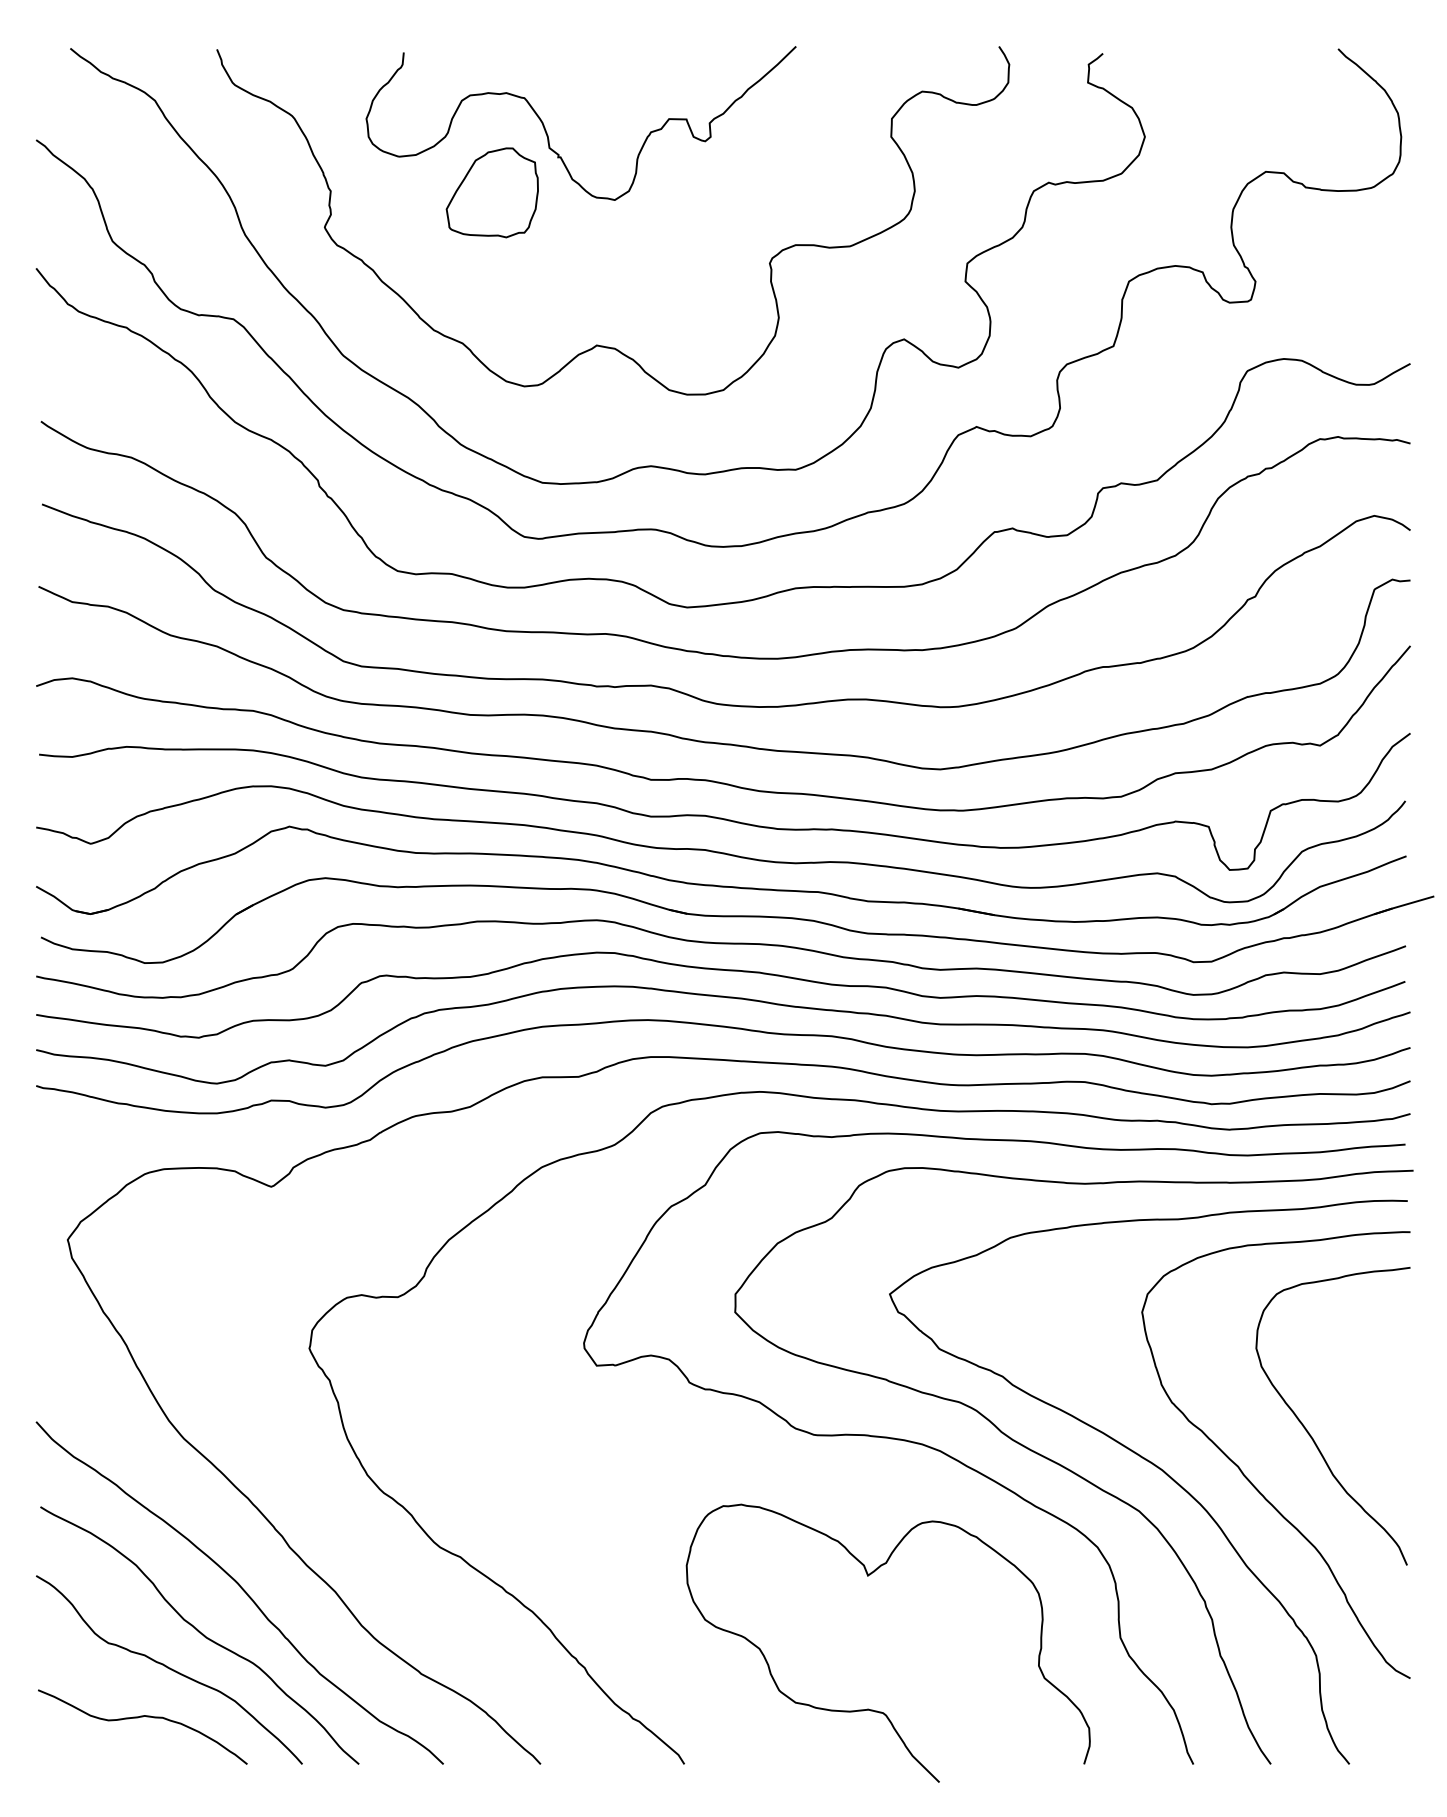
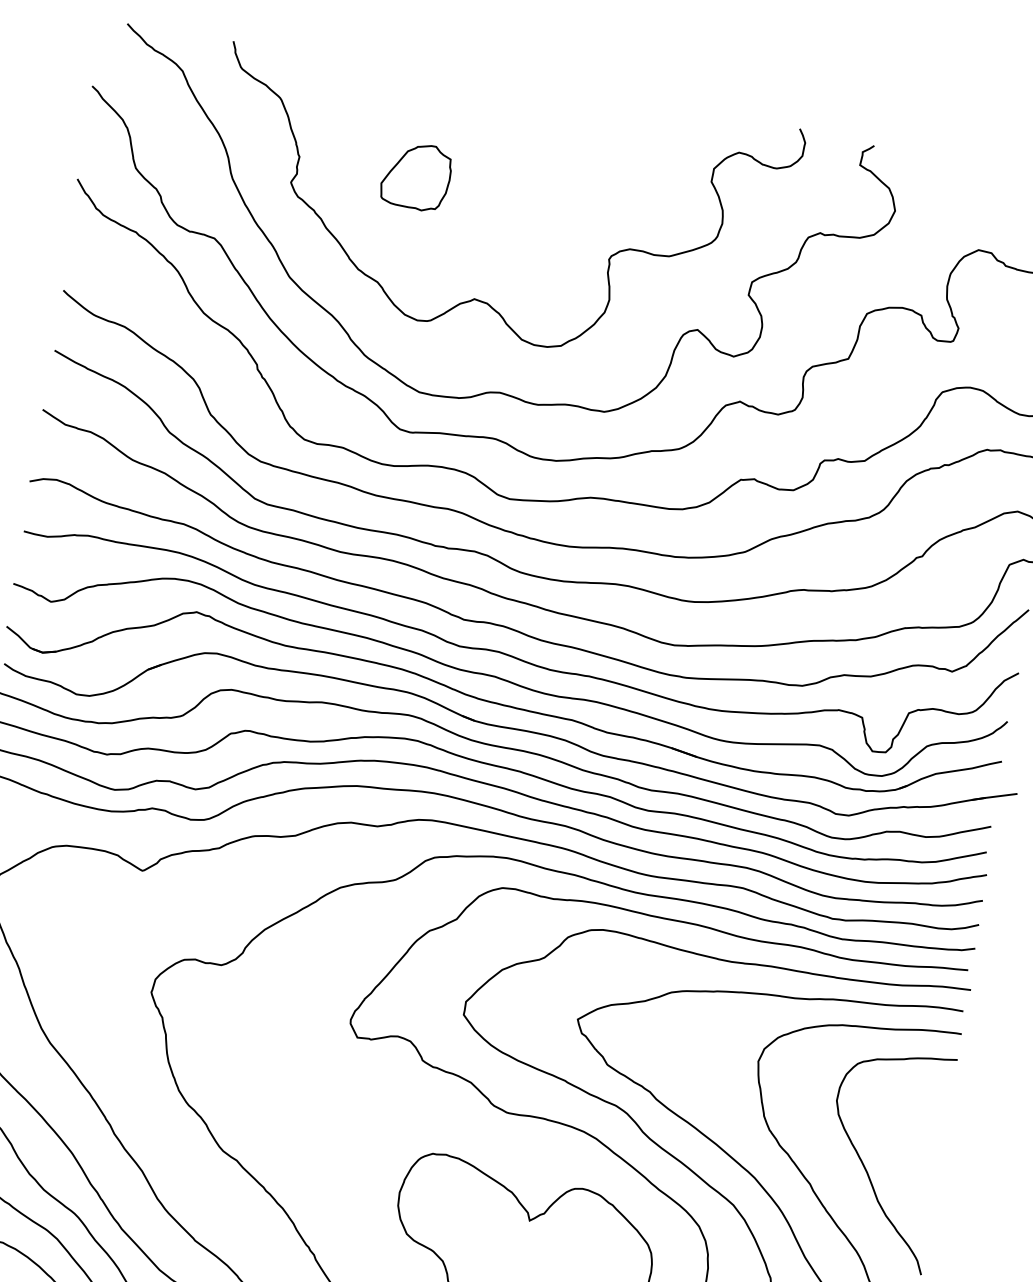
curve: (548, 135) -> (463, 141), removed

